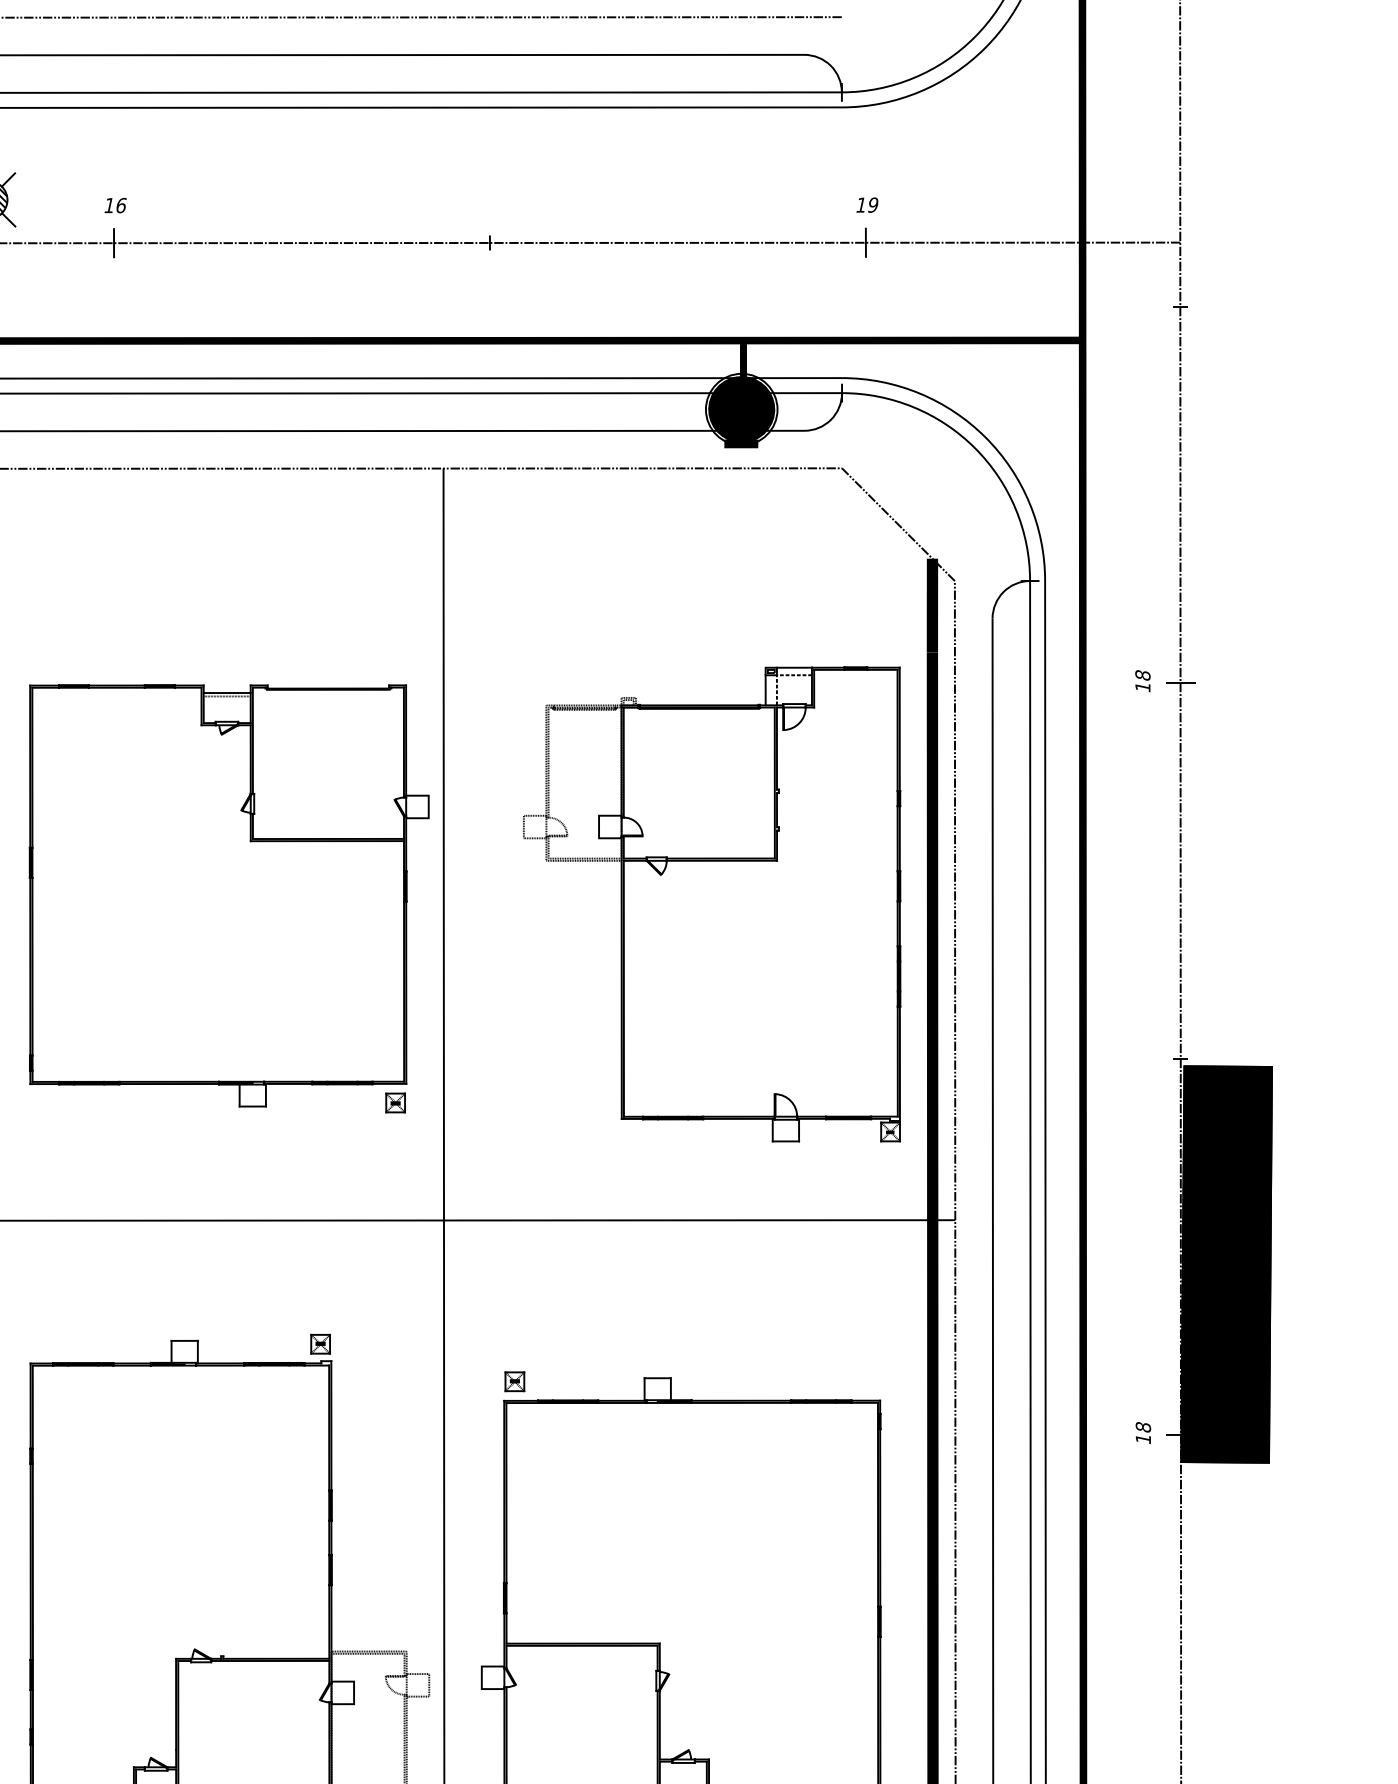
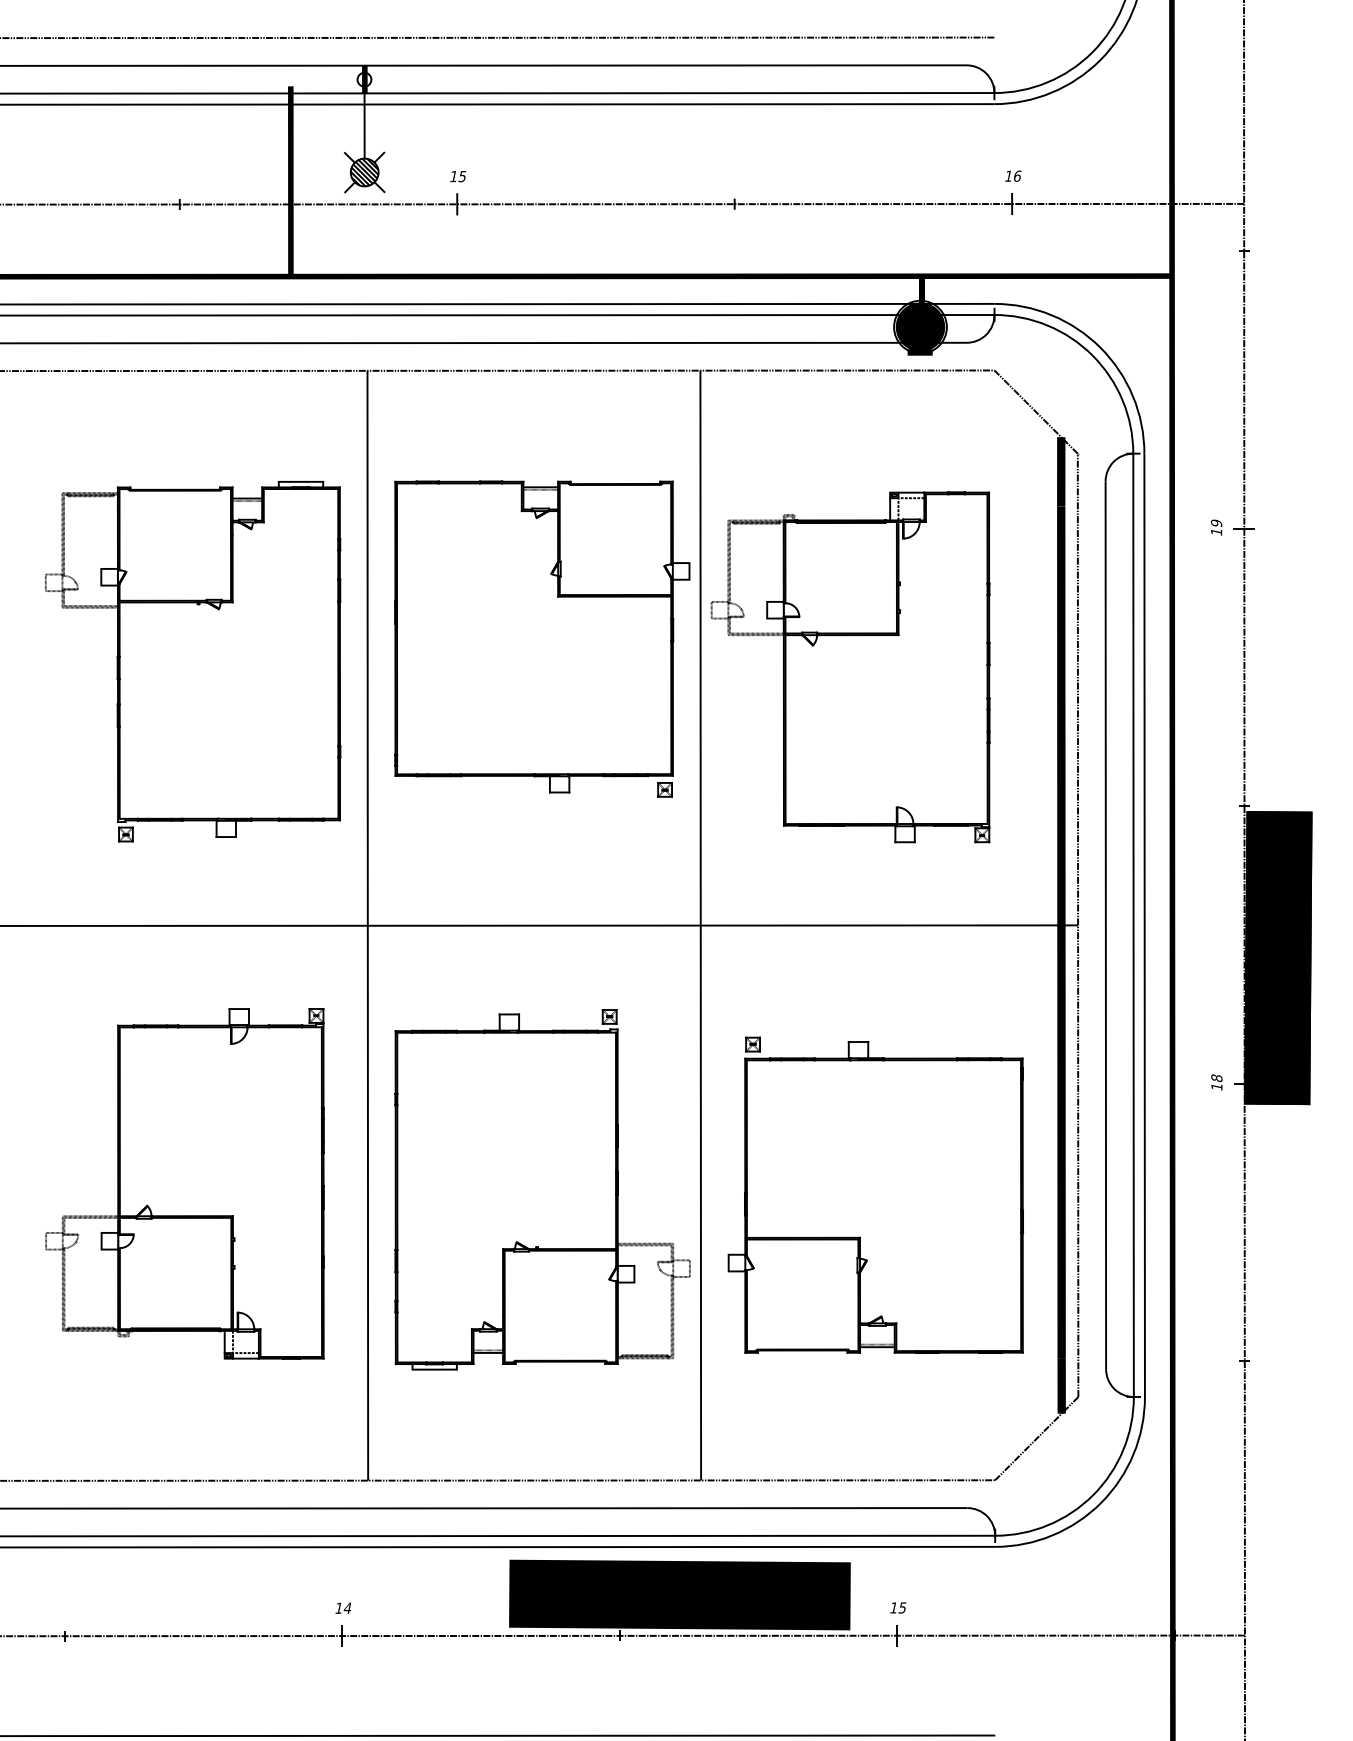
text: (873, 204) -> (1017, 175), 19 -> 16
text: (121, 205) -> (462, 176), 16 -> 15
text: (1142, 675) -> (1216, 523), 18 -> 19
part: (229, 897) -> (542, 638), moved
part: (711, 904) -> (850, 667), moved

